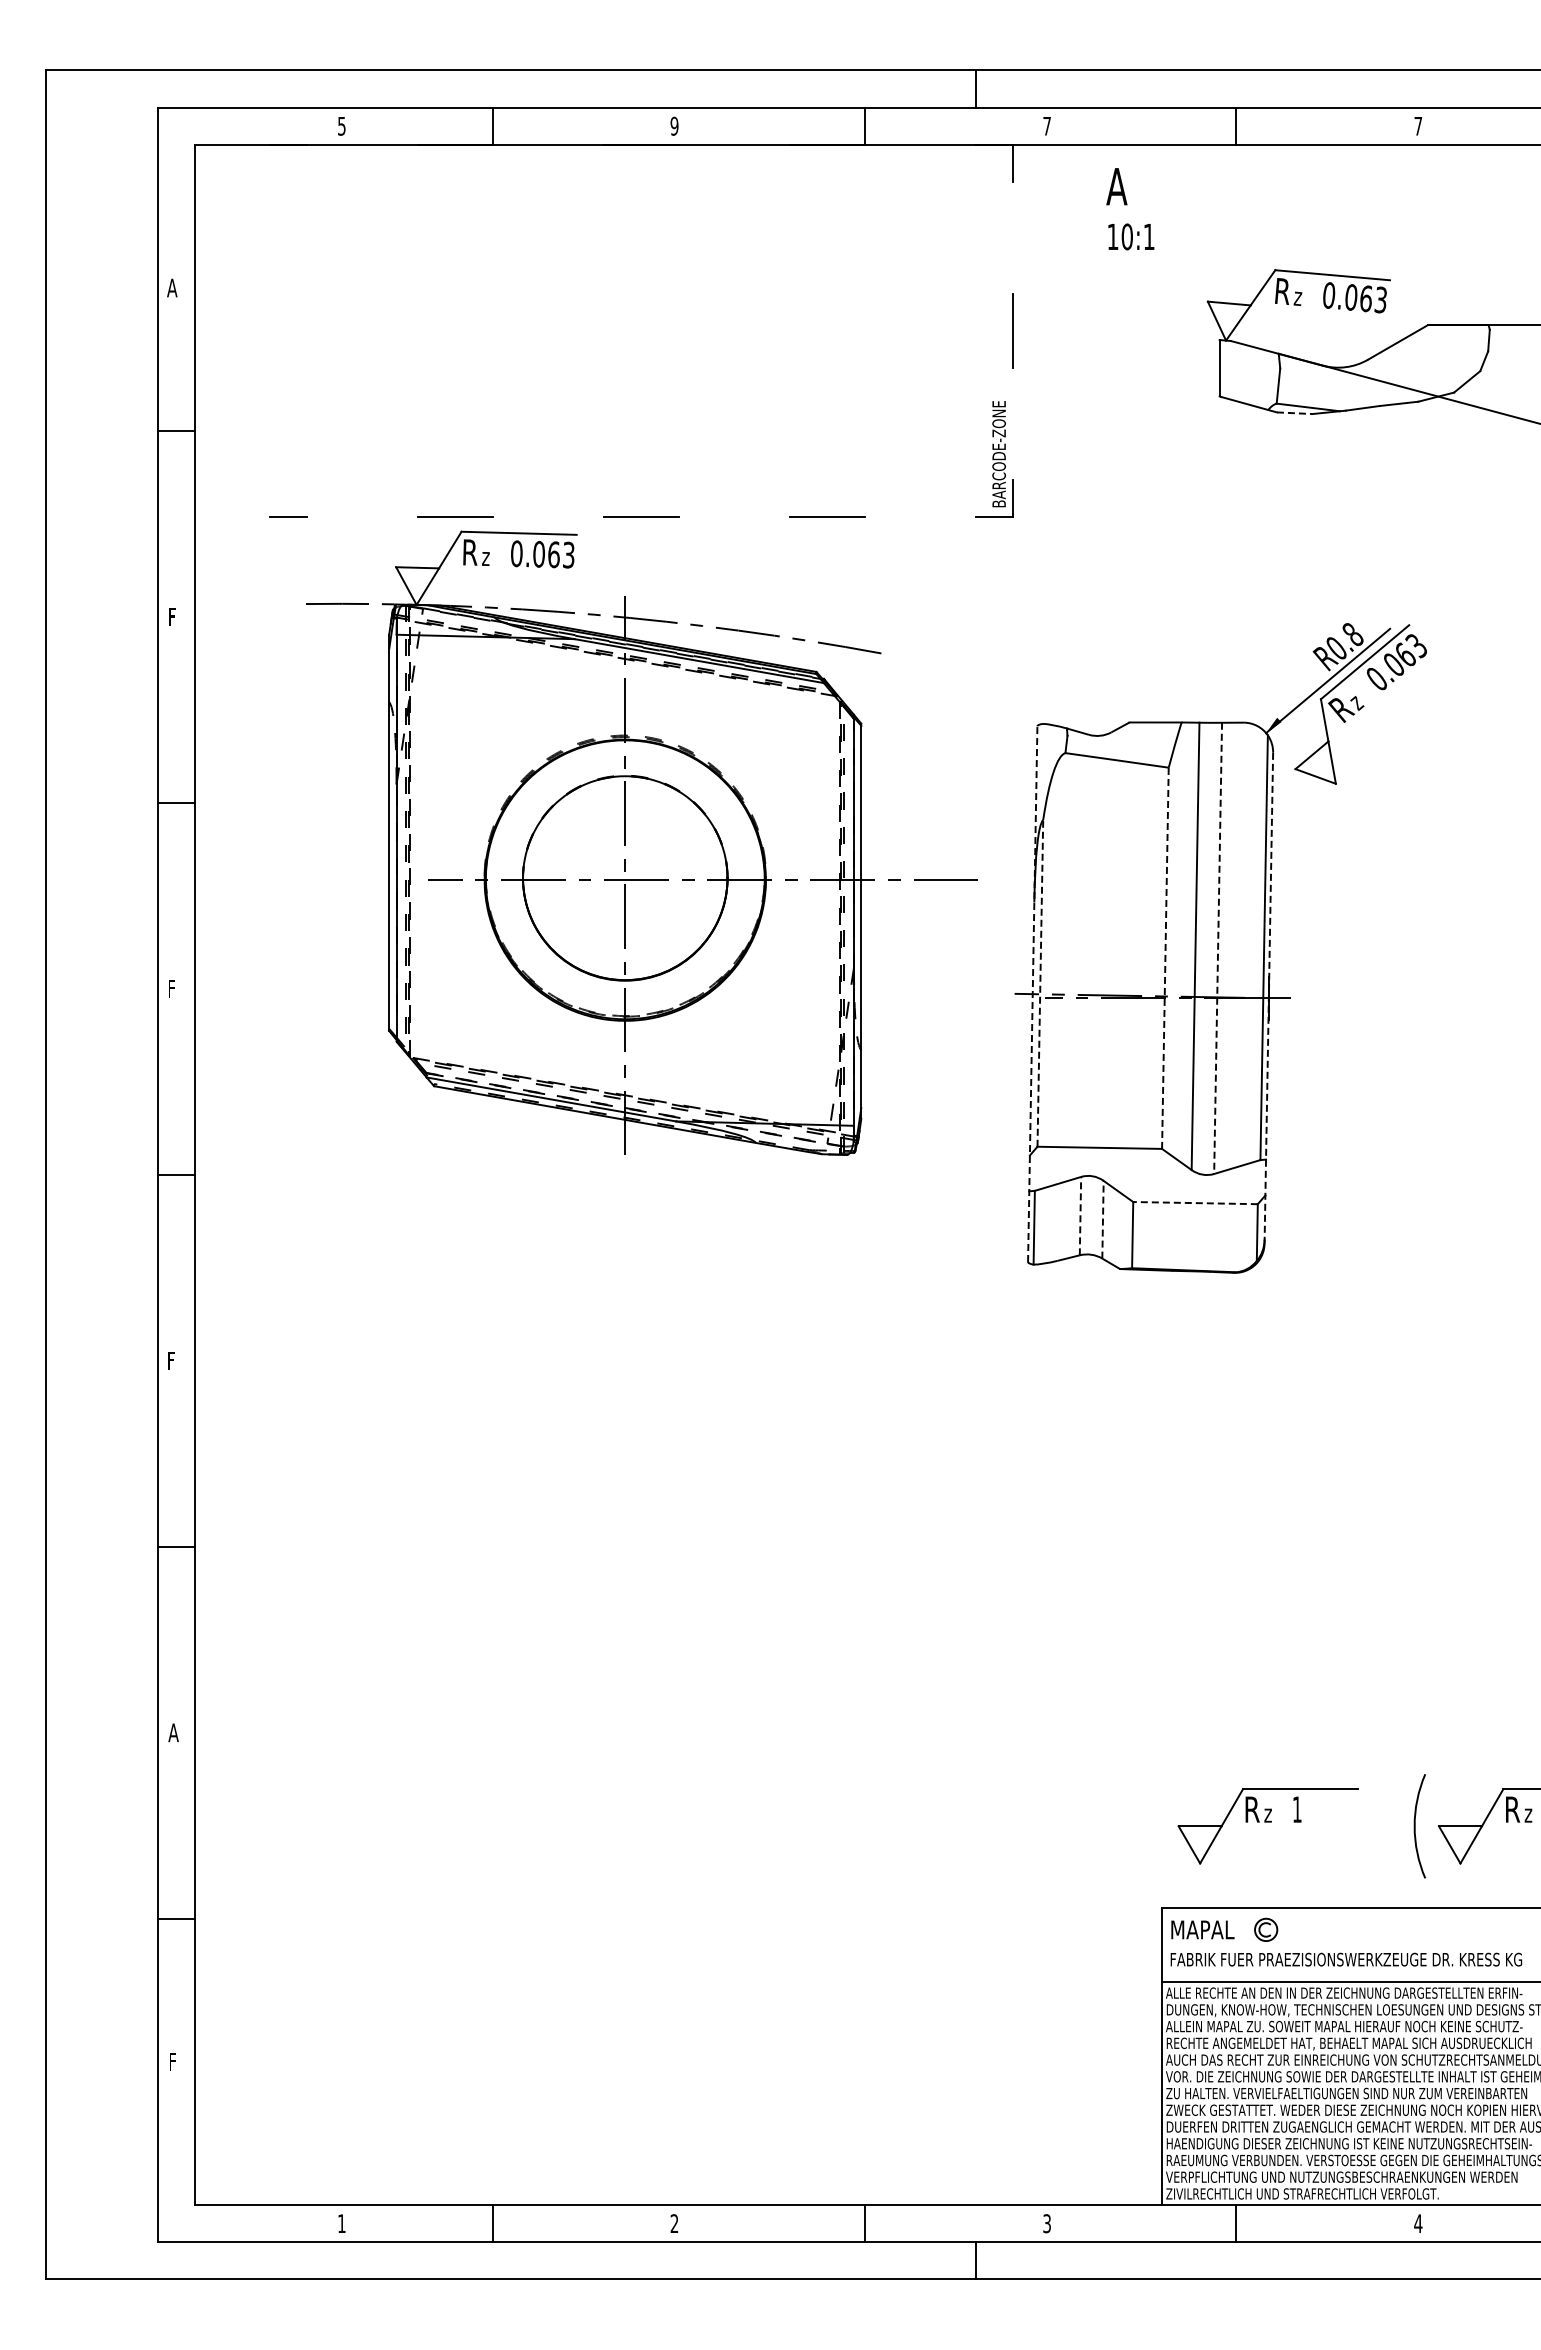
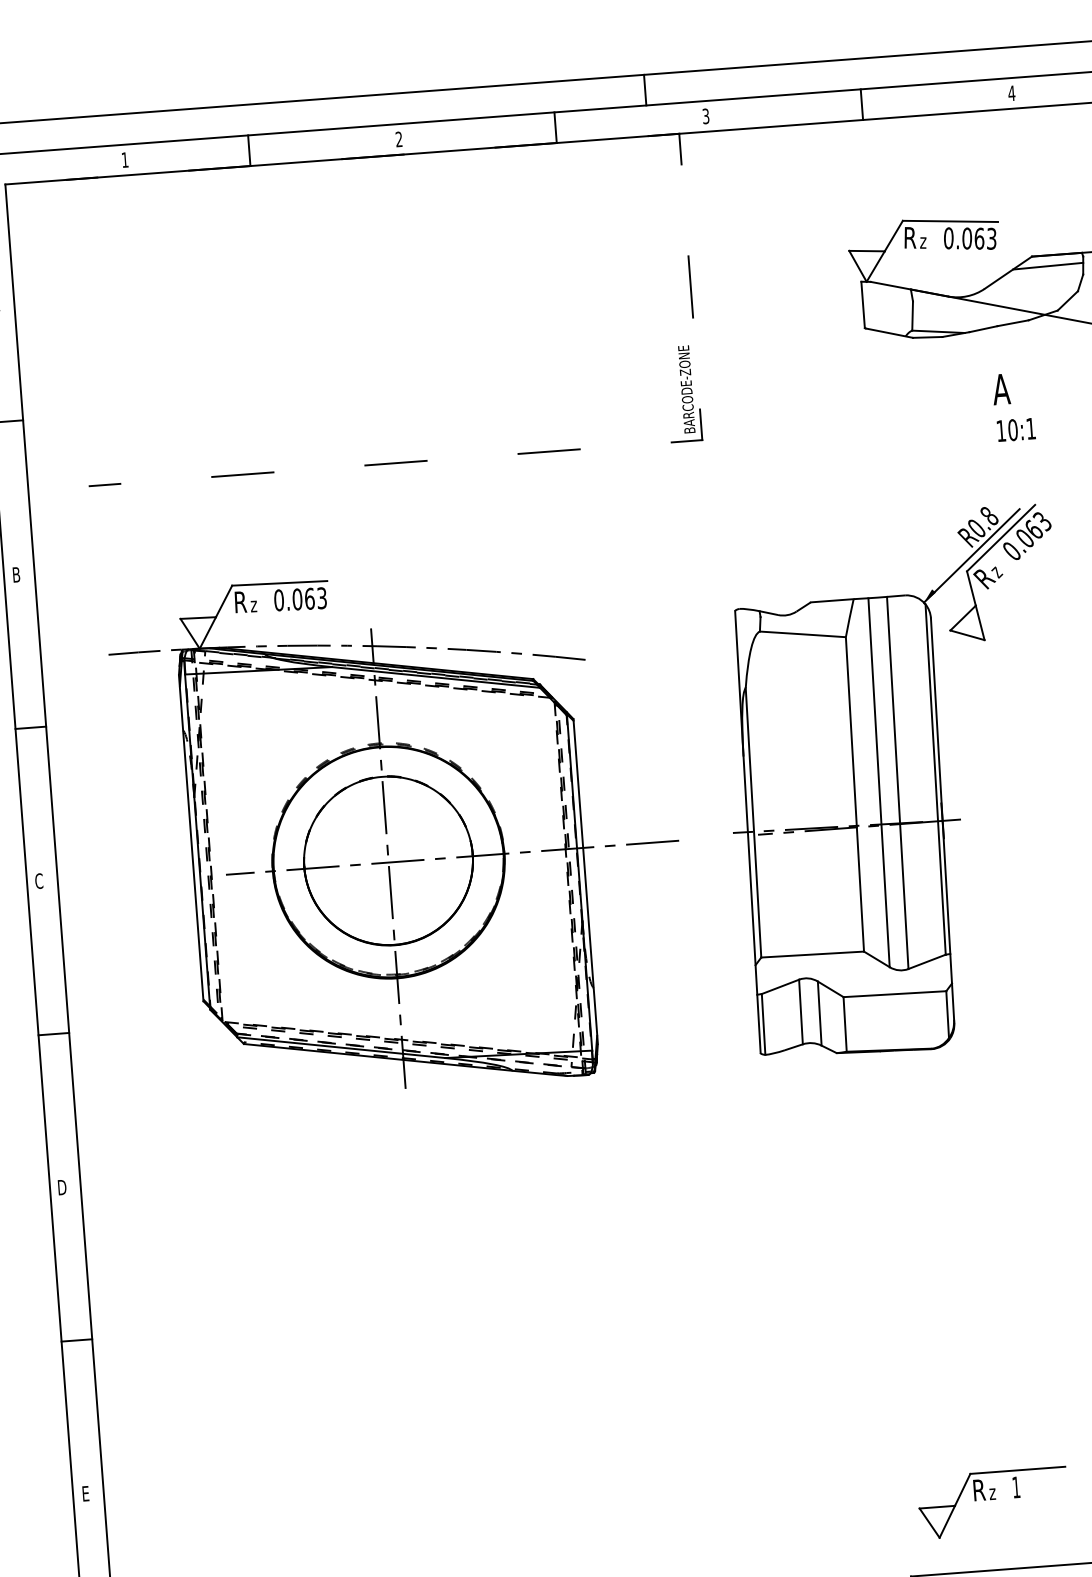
text: (674, 125) -> (399, 138), 9 -> 2
text: (1046, 125) -> (705, 115), 7 -> 3
text: (341, 126) -> (124, 160), 5 -> 1
text: (1418, 126) -> (1011, 93), 7 -> 4
text: (1130, 209) -> (1013, 407), moved
line: (1446, 338) -> (1048, 266), added
line: (1294, 413) -> (927, 337), dashed -> solid
text: (173, 616) -> (16, 574), F -> B
part: (641, 842) -> (399, 830), moved
line: (1218, 948) -> (898, 783), dashed -> solid
line: (1165, 958) -> (855, 794), dashed -> solid
line: (1040, 982) -> (753, 822), dashed -> solid
text: (172, 988) -> (38, 880), F -> C
line: (1032, 994) -> (747, 832), dashed -> solid
line: (1268, 998) -> (942, 821), dashed -> solid
line: (1195, 1203) -> (894, 994), dashed -> solid
line: (1080, 1215) -> (800, 1011), dashed -> solid
line: (1102, 1219) -> (819, 1013), dashed -> solid
text: (172, 1360) -> (62, 1187), F -> D
text: (173, 1732) -> (85, 1493), A -> E

